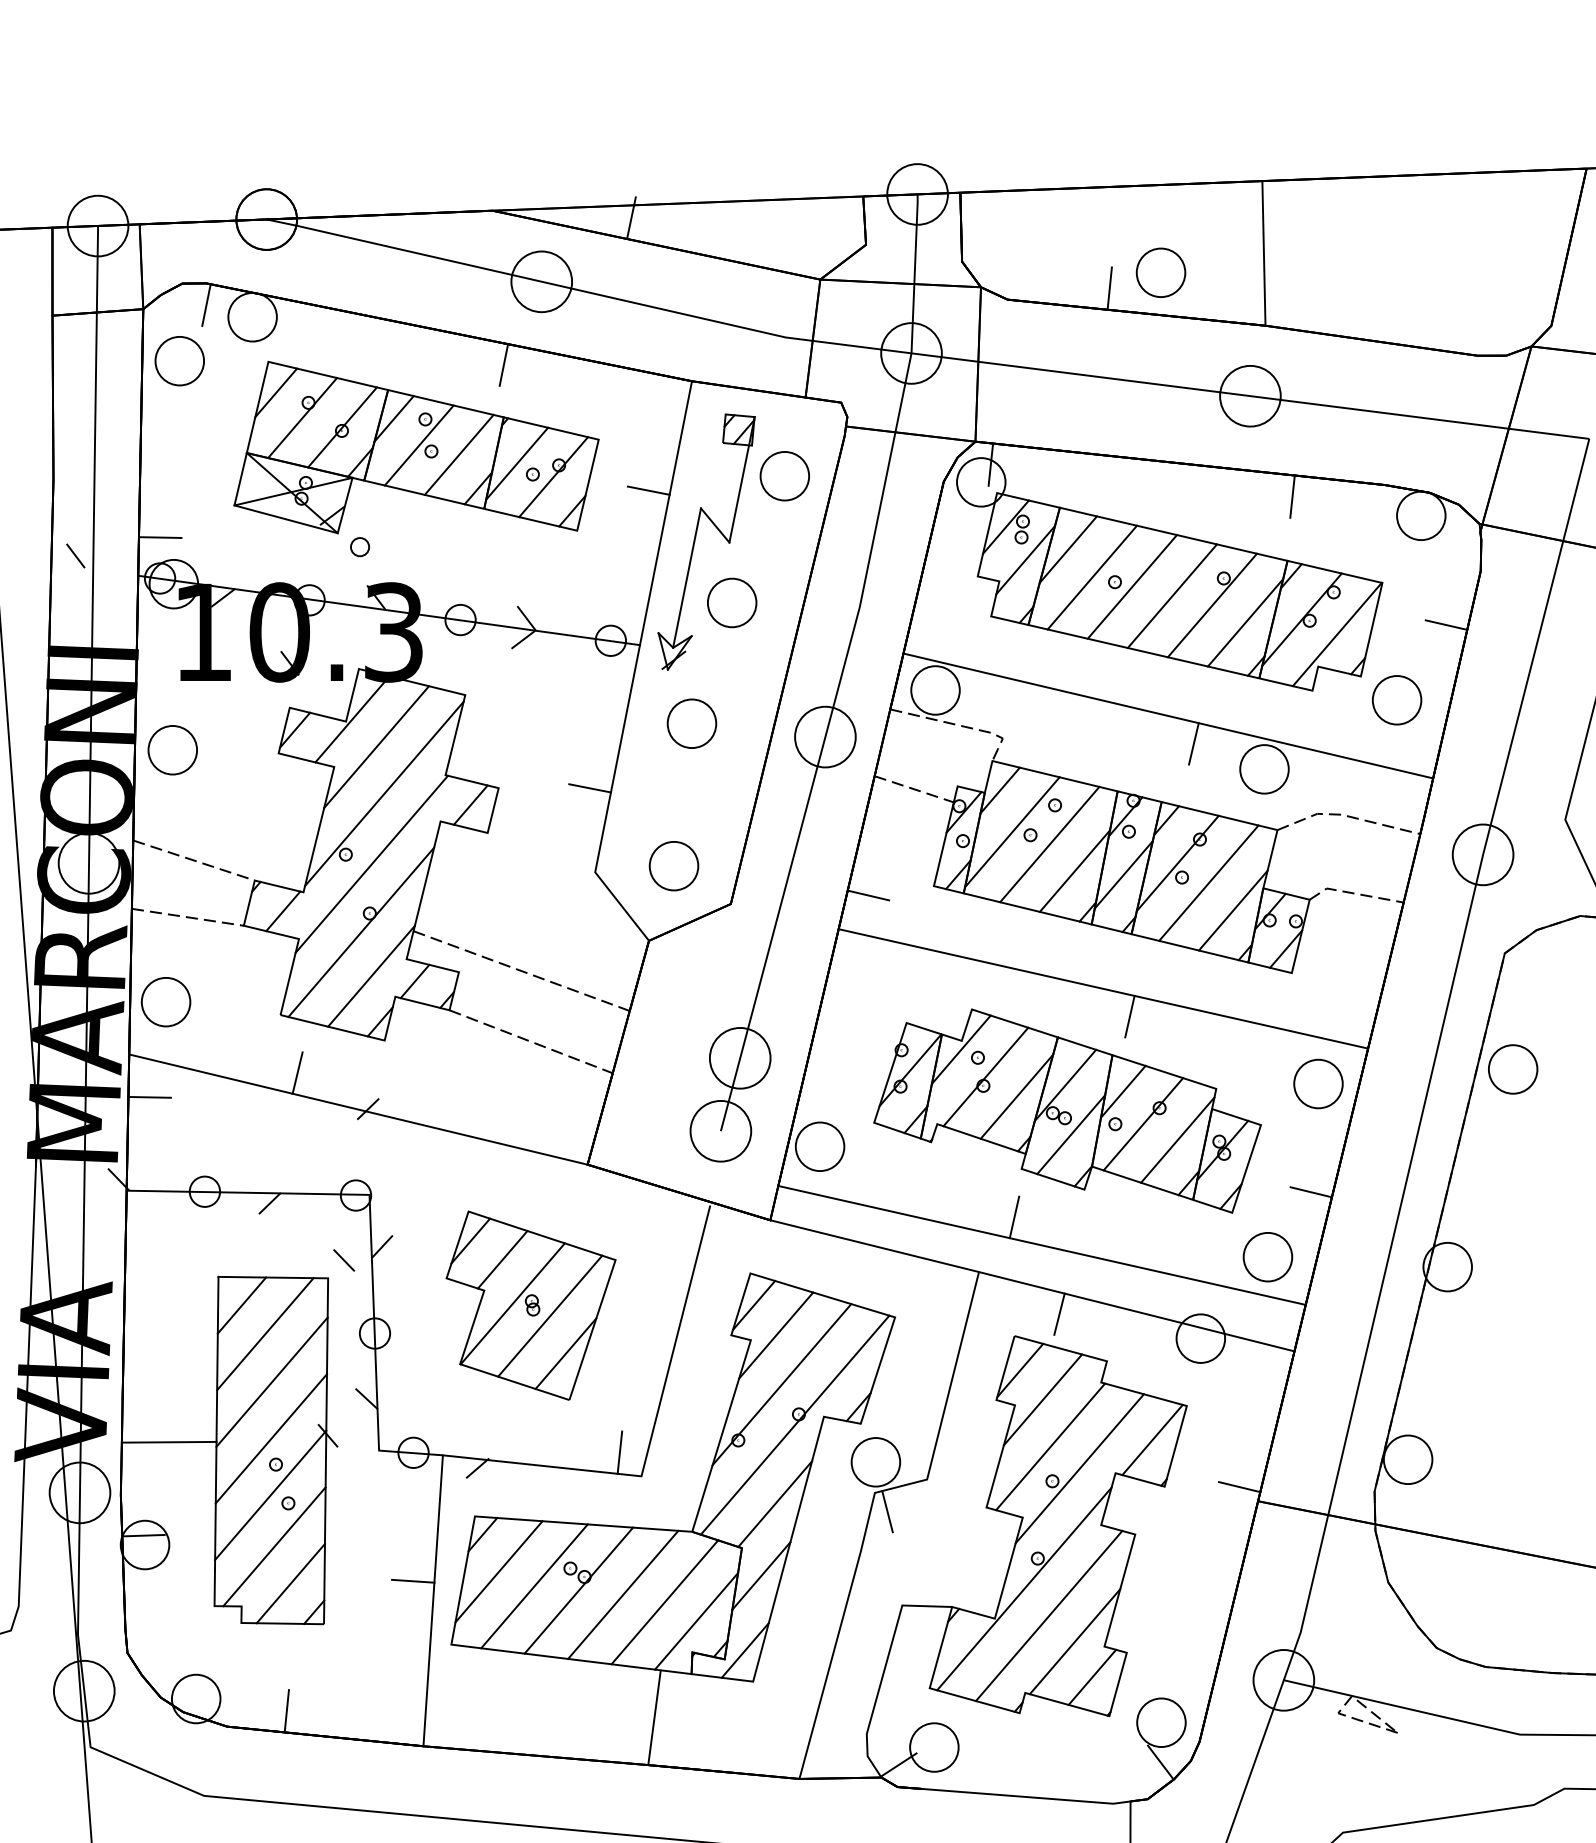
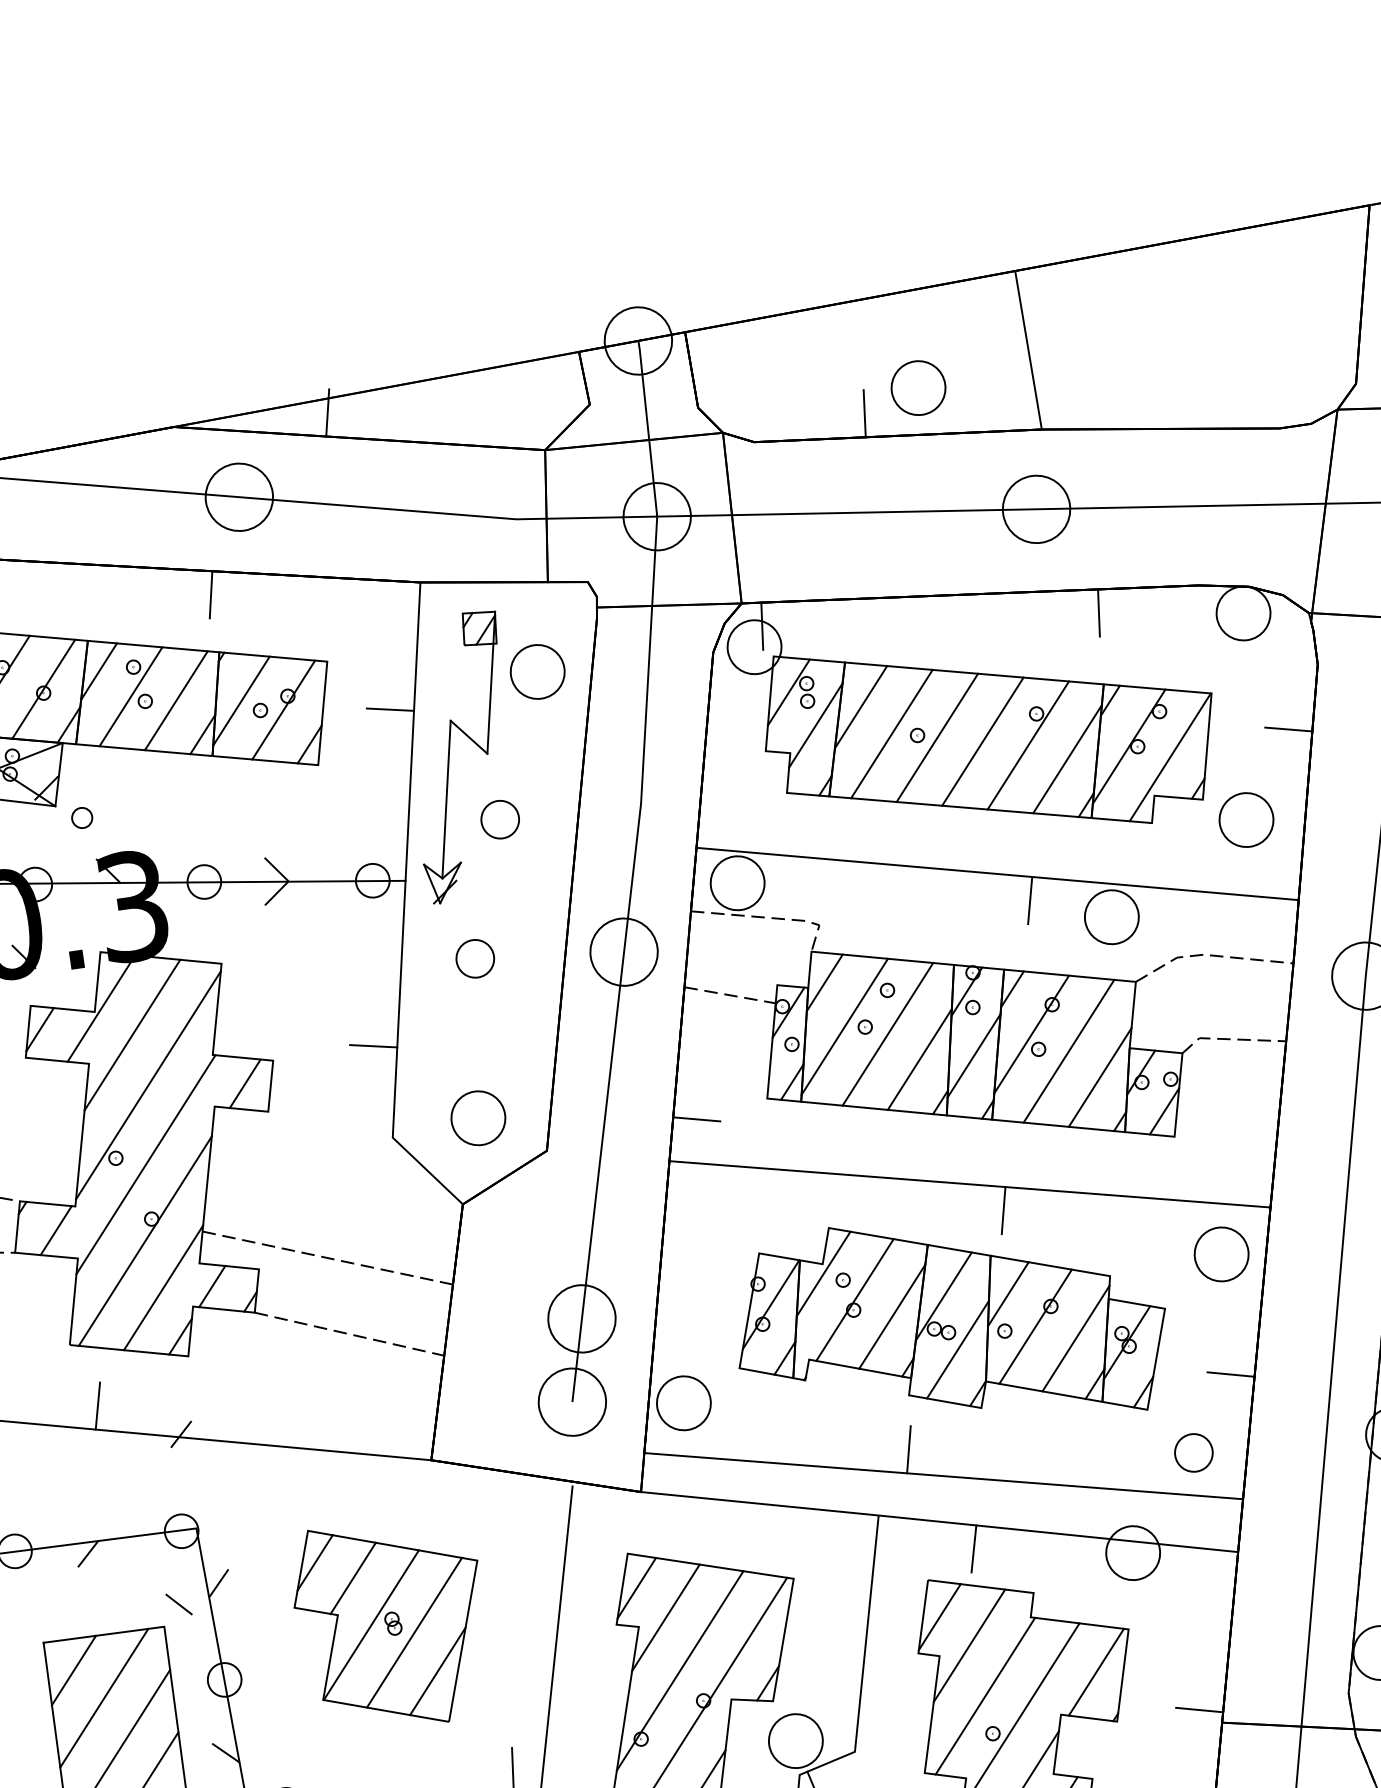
part: (732, 602) -> (500, 819), size x0.7
part: (691, 723) -> (474, 958), size x0.7
part: (1267, 1257) -> (1193, 1453), size x0.7

